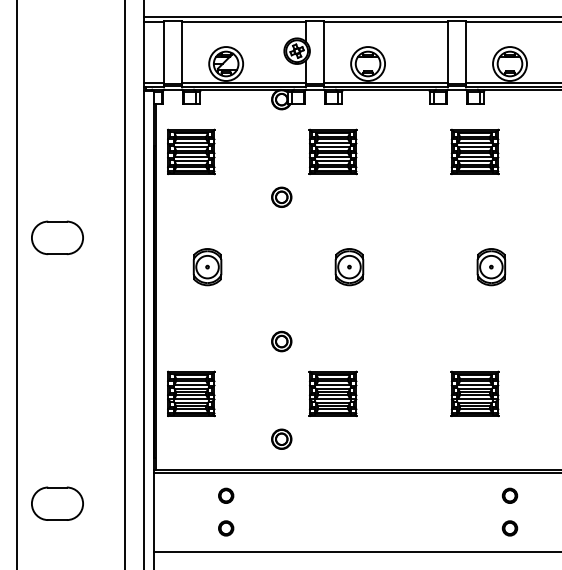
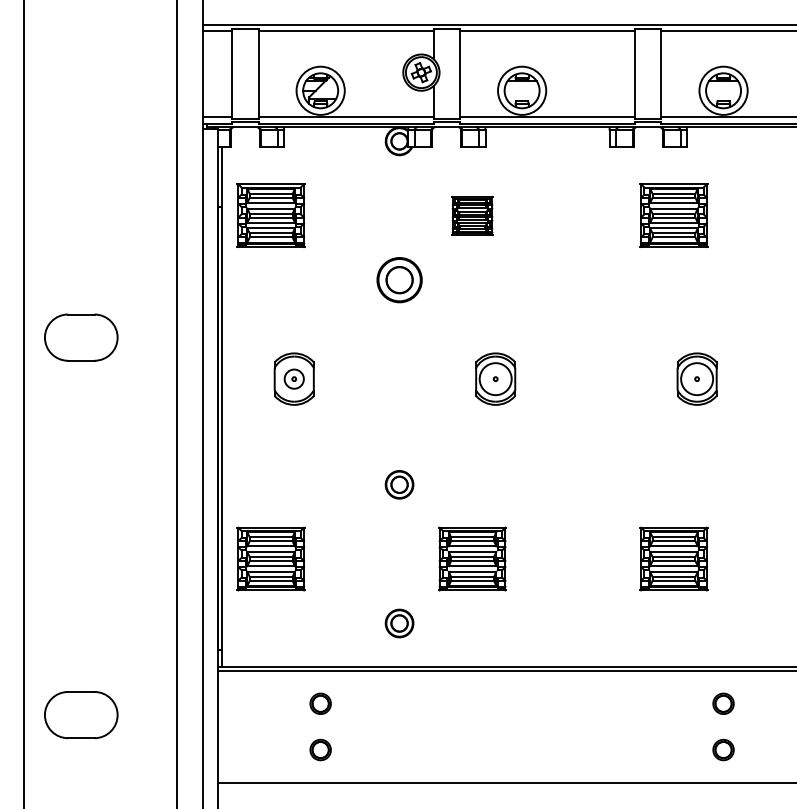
part: (333, 151) -> (472, 215), size x0.6
part: (281, 196) -> (399, 279), size x1.6
circle: (207, 267) -> (294, 379), size x0.6

